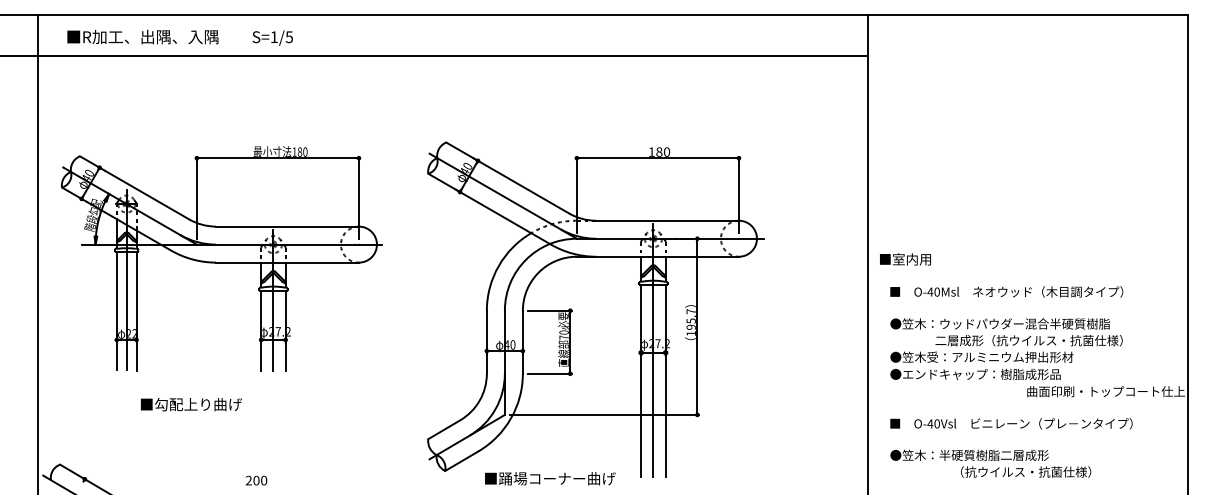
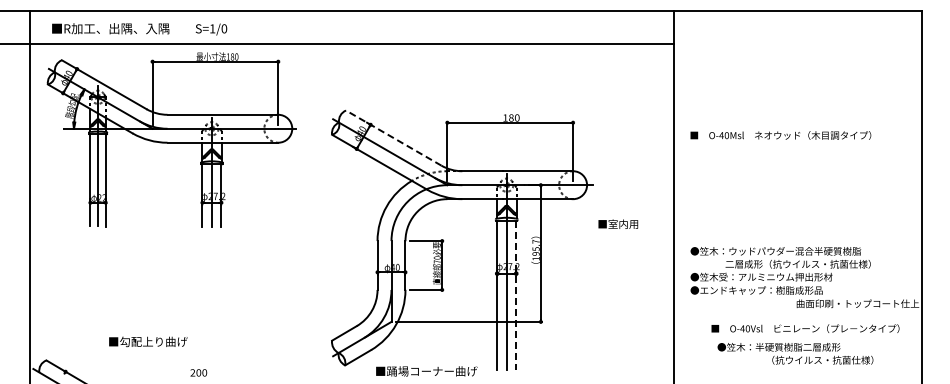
text: (289, 36) -> (224, 28), S=1/5 -> S=1/0
line: (507, 177) -> (393, 137), solid -> dashed
part: (221, 258) -> (171, 139), moved
text: (905, 258) -> (618, 223), moved
text: (1006, 291) -> (780, 135), moved
line: (665, 380) -> (516, 295), solid -> dashed
text: (191, 404) -> (148, 341), moved
text: (1011, 423) -> (805, 328), moved
text: (990, 463) -> (795, 353), moved

